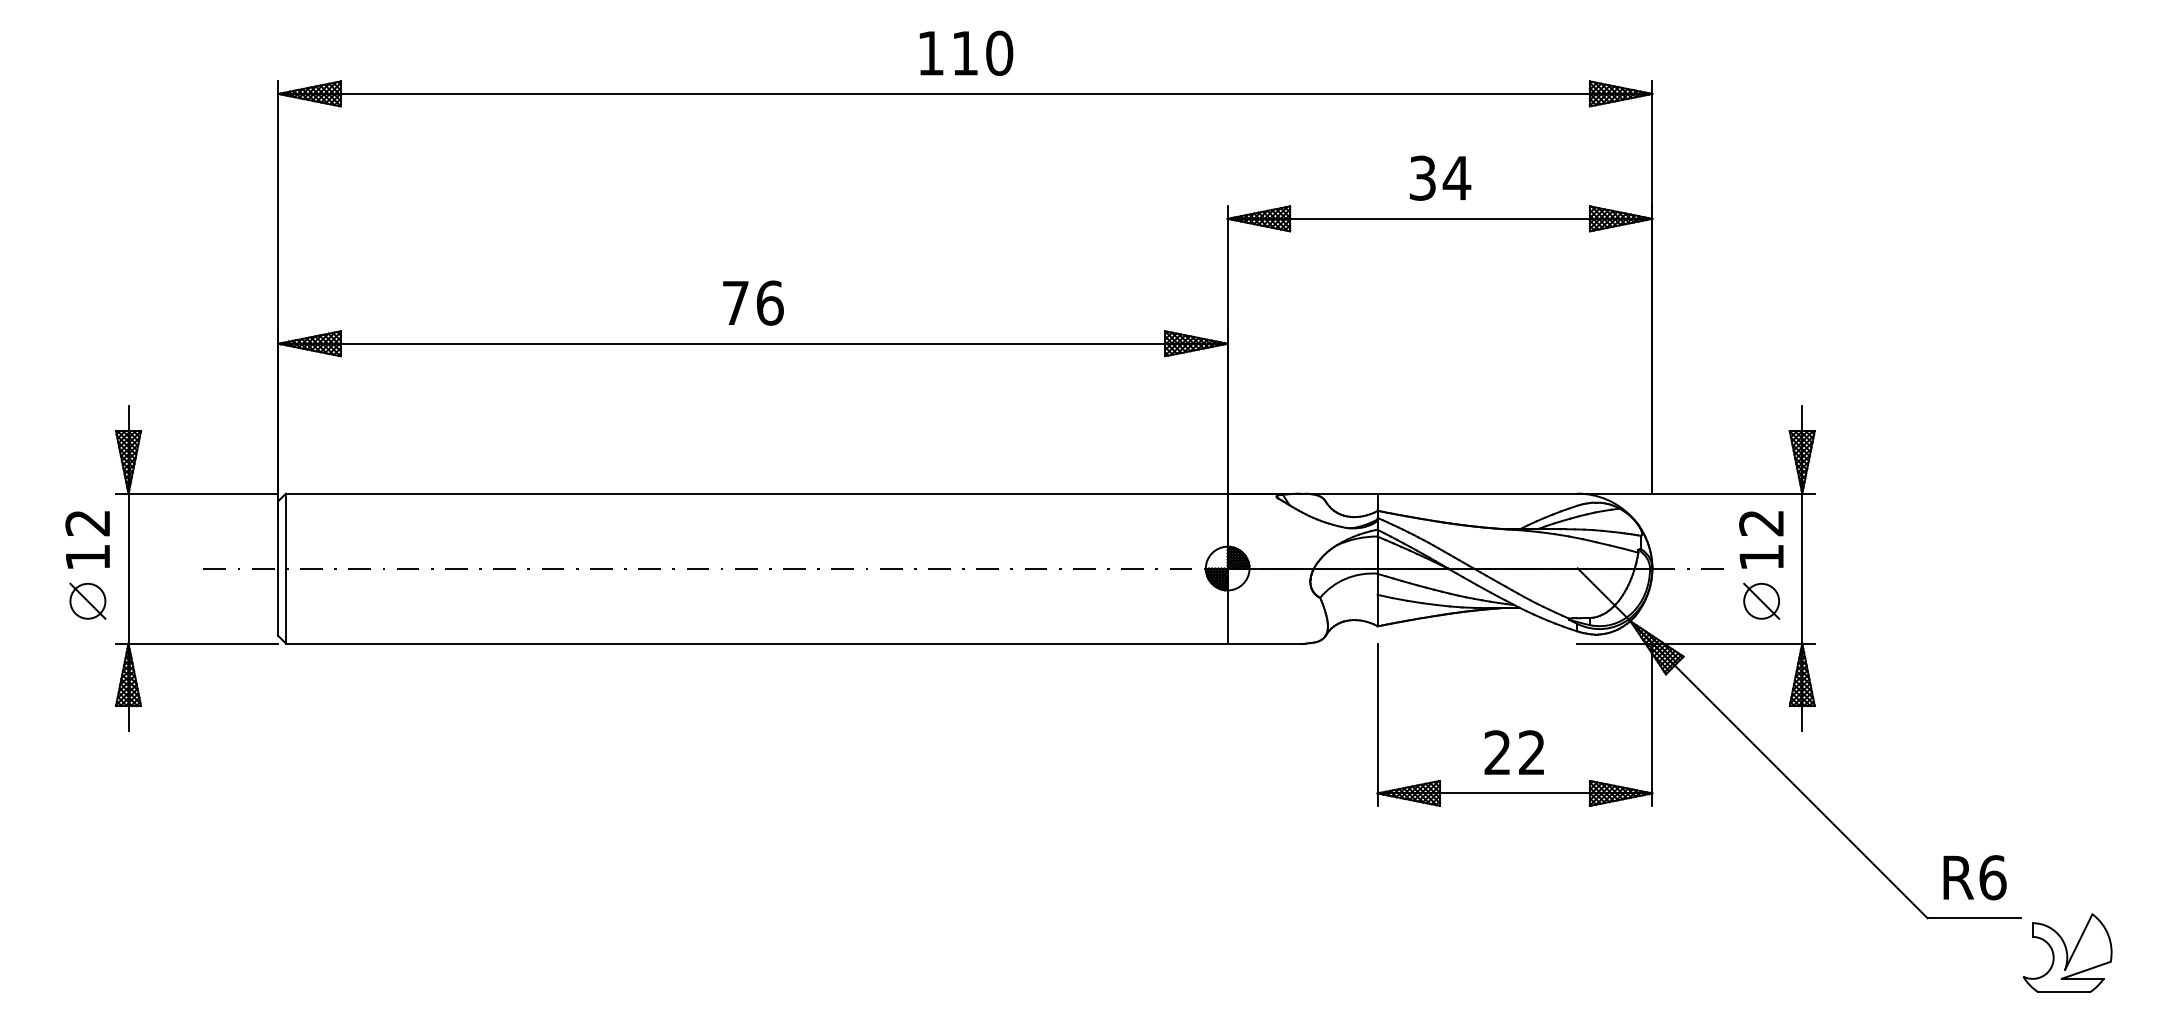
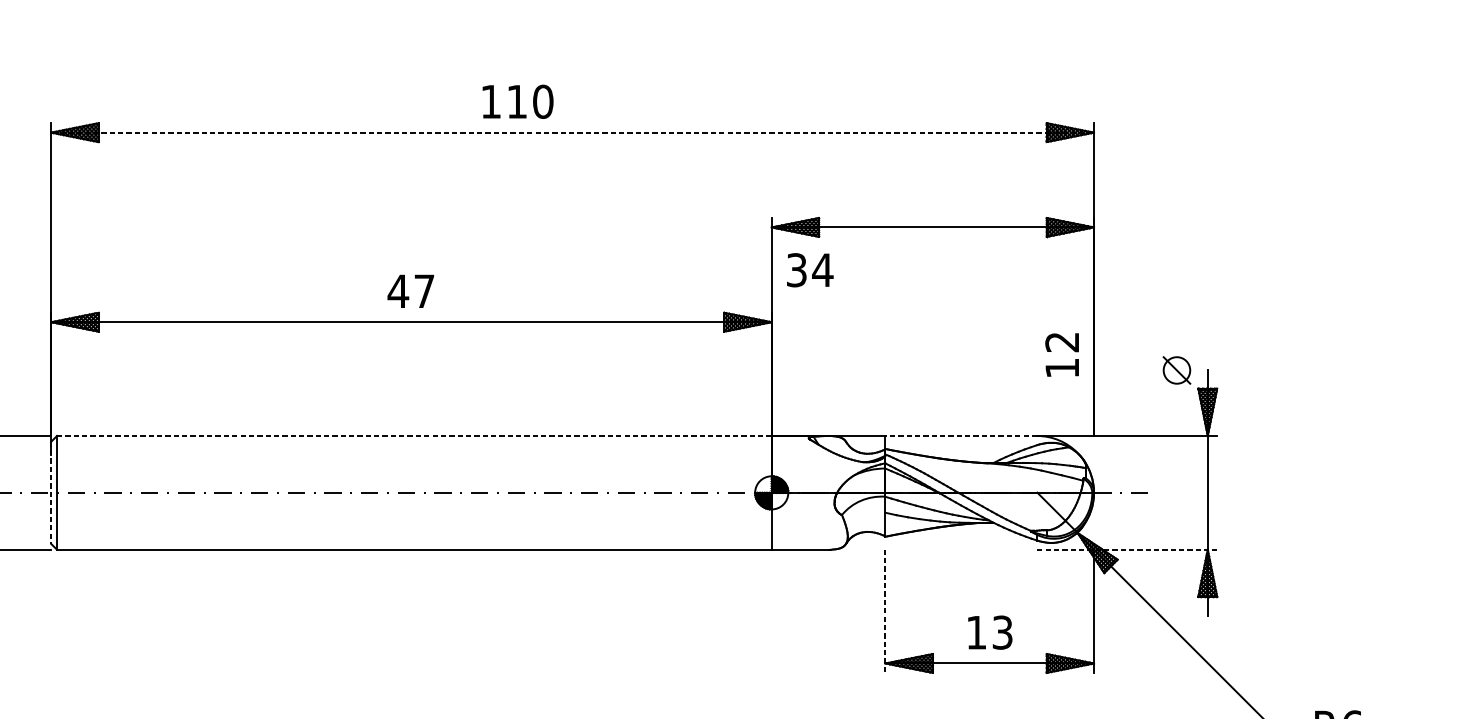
text: (966, 52) -> (518, 101), moved
line: (965, 93) -> (572, 132), solid -> dashed
text: (1440, 177) -> (810, 269), moved
text: (752, 302) -> (411, 290), 76 -> 47
line: (756, 493) -> (414, 435), solid -> dashed
line: (1477, 493) -> (961, 435), solid -> dashed
text: (1761, 539) -> (1062, 354), moved
line: (278, 569) -> (51, 493), solid -> dashed
part: (1761, 600) -> (1176, 369), moved
line: (1696, 643) -> (1127, 549), solid -> dashed
line: (1377, 725) -> (885, 611), solid -> dashed
text: (1514, 752) -> (989, 632), 22 -> 13

